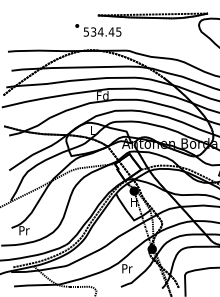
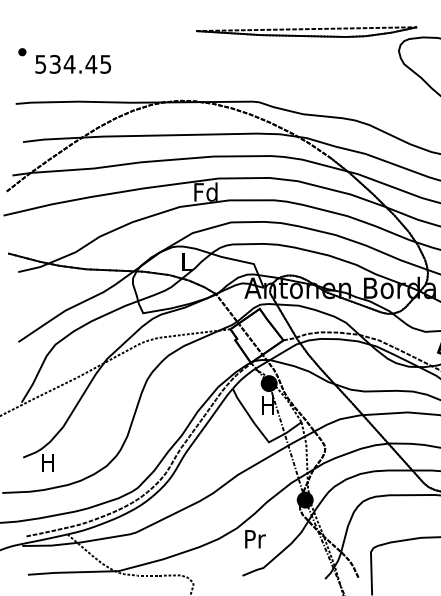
text: (98, 30) -> (65, 61), moved
text: (24, 230) -> (48, 462), Pr -> H

